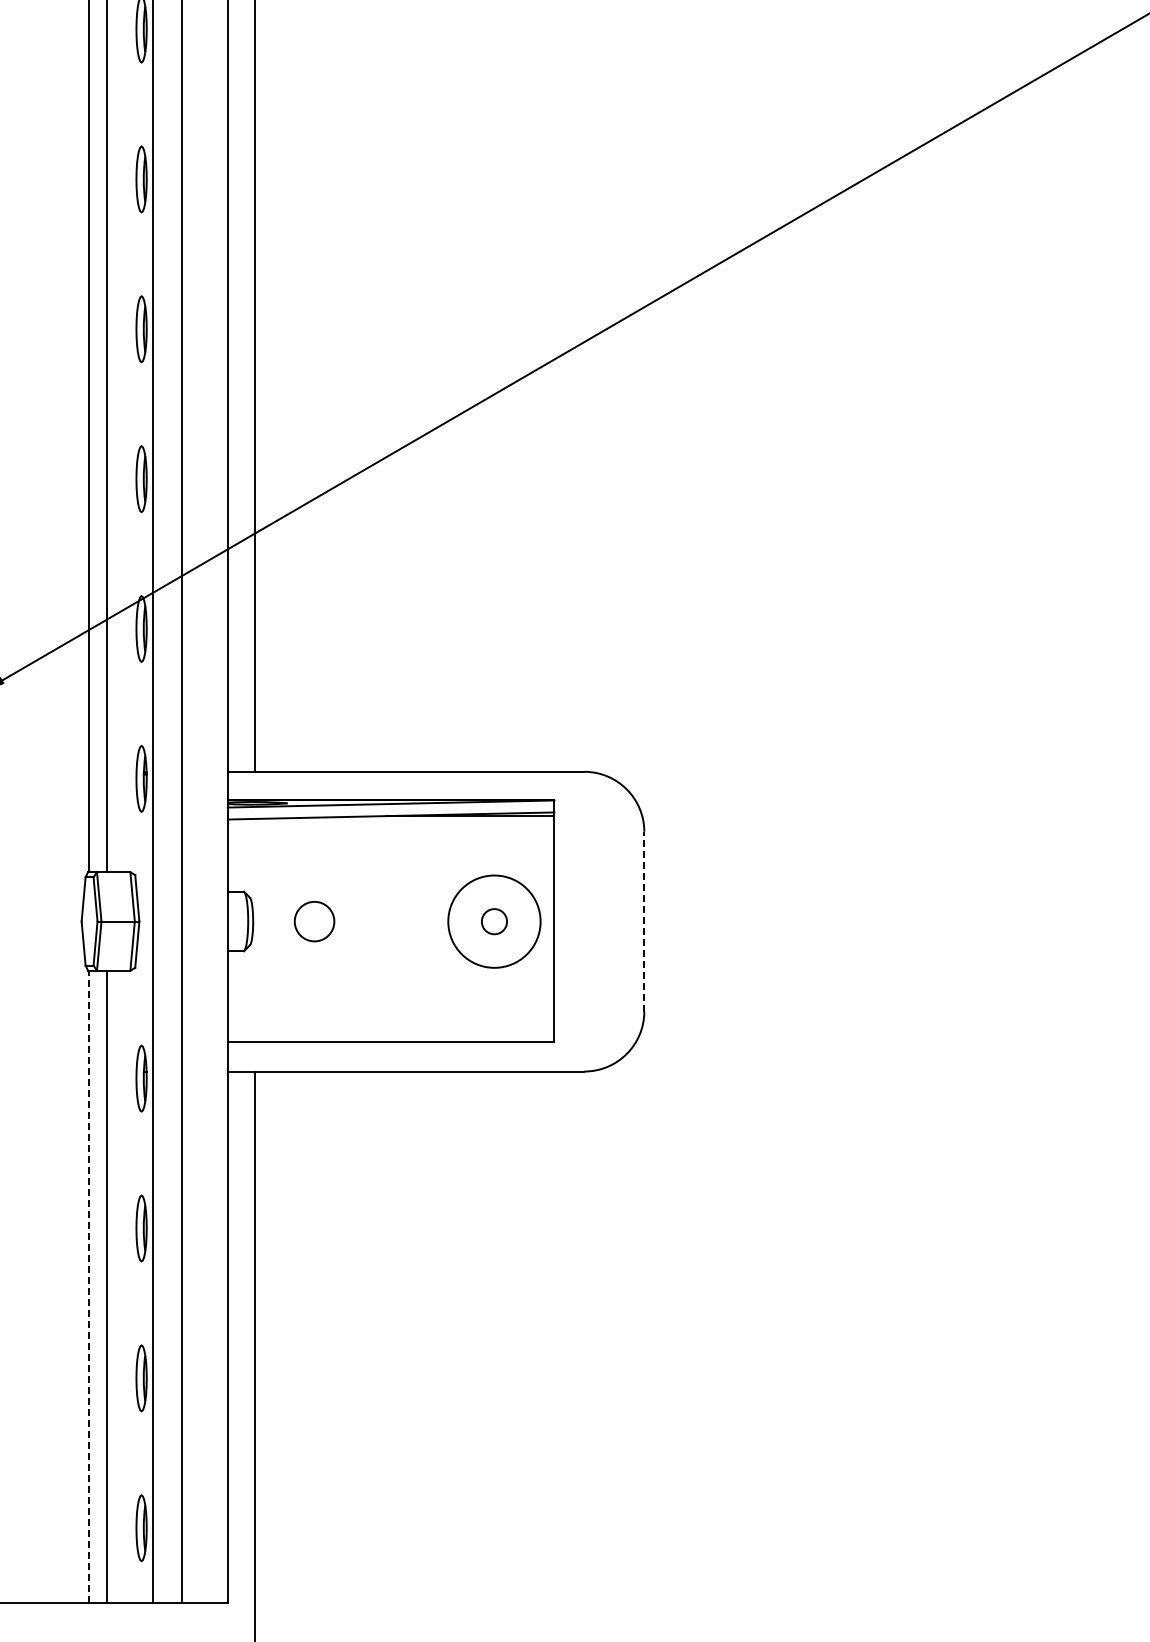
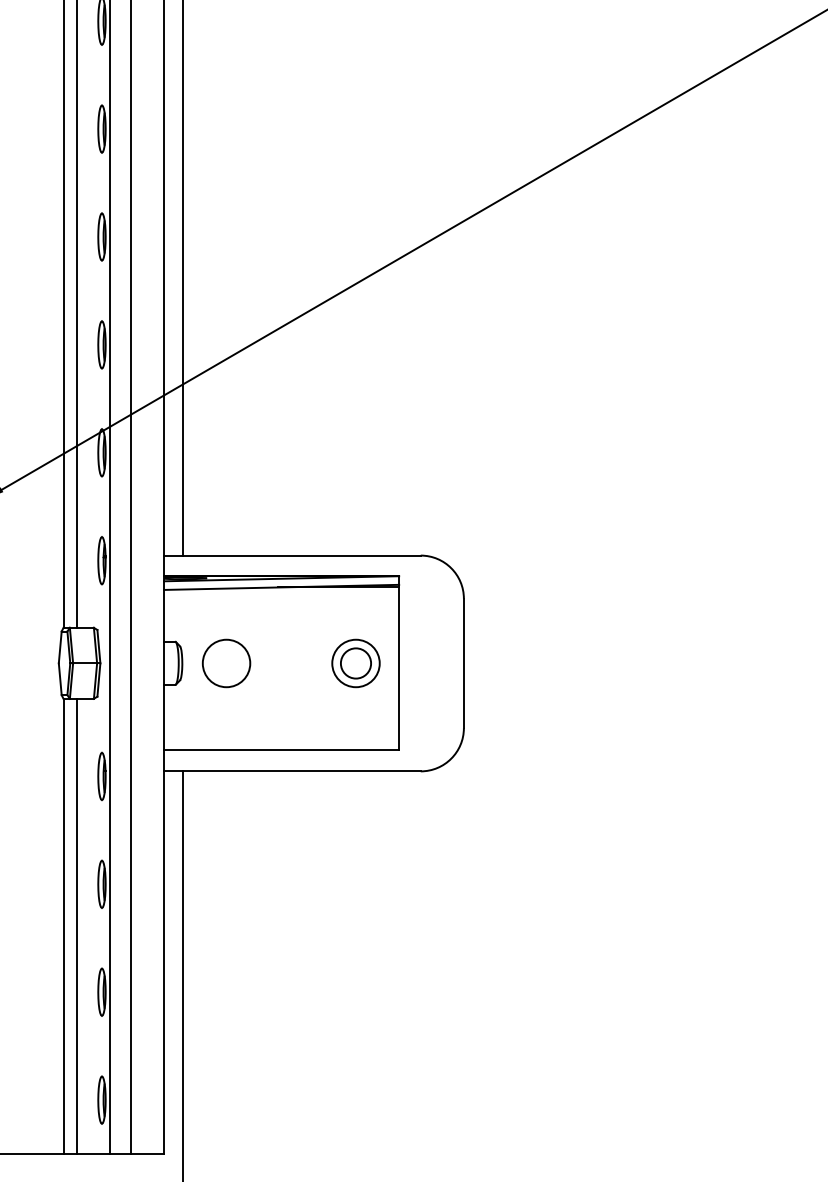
circle: (314, 921) -> (226, 663), size x1.67
circle: (494, 921) -> (356, 663), size x0.71
circle: (494, 921) -> (356, 663), size x1.67
line: (644, 921) -> (464, 663), dashed -> solid
line: (89, 1286) -> (64, 926), dashed -> solid

